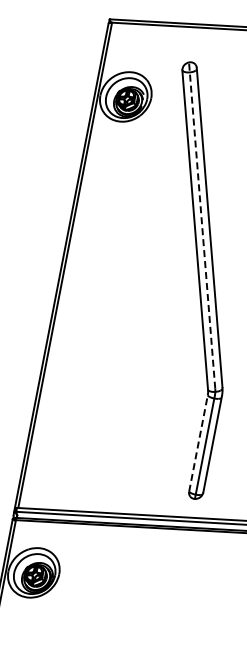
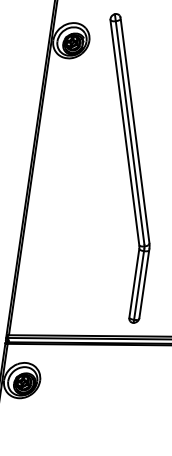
line: (202, 225) -> (129, 129), dashed -> solid
line: (198, 443) -> (134, 283), dashed -> solid

